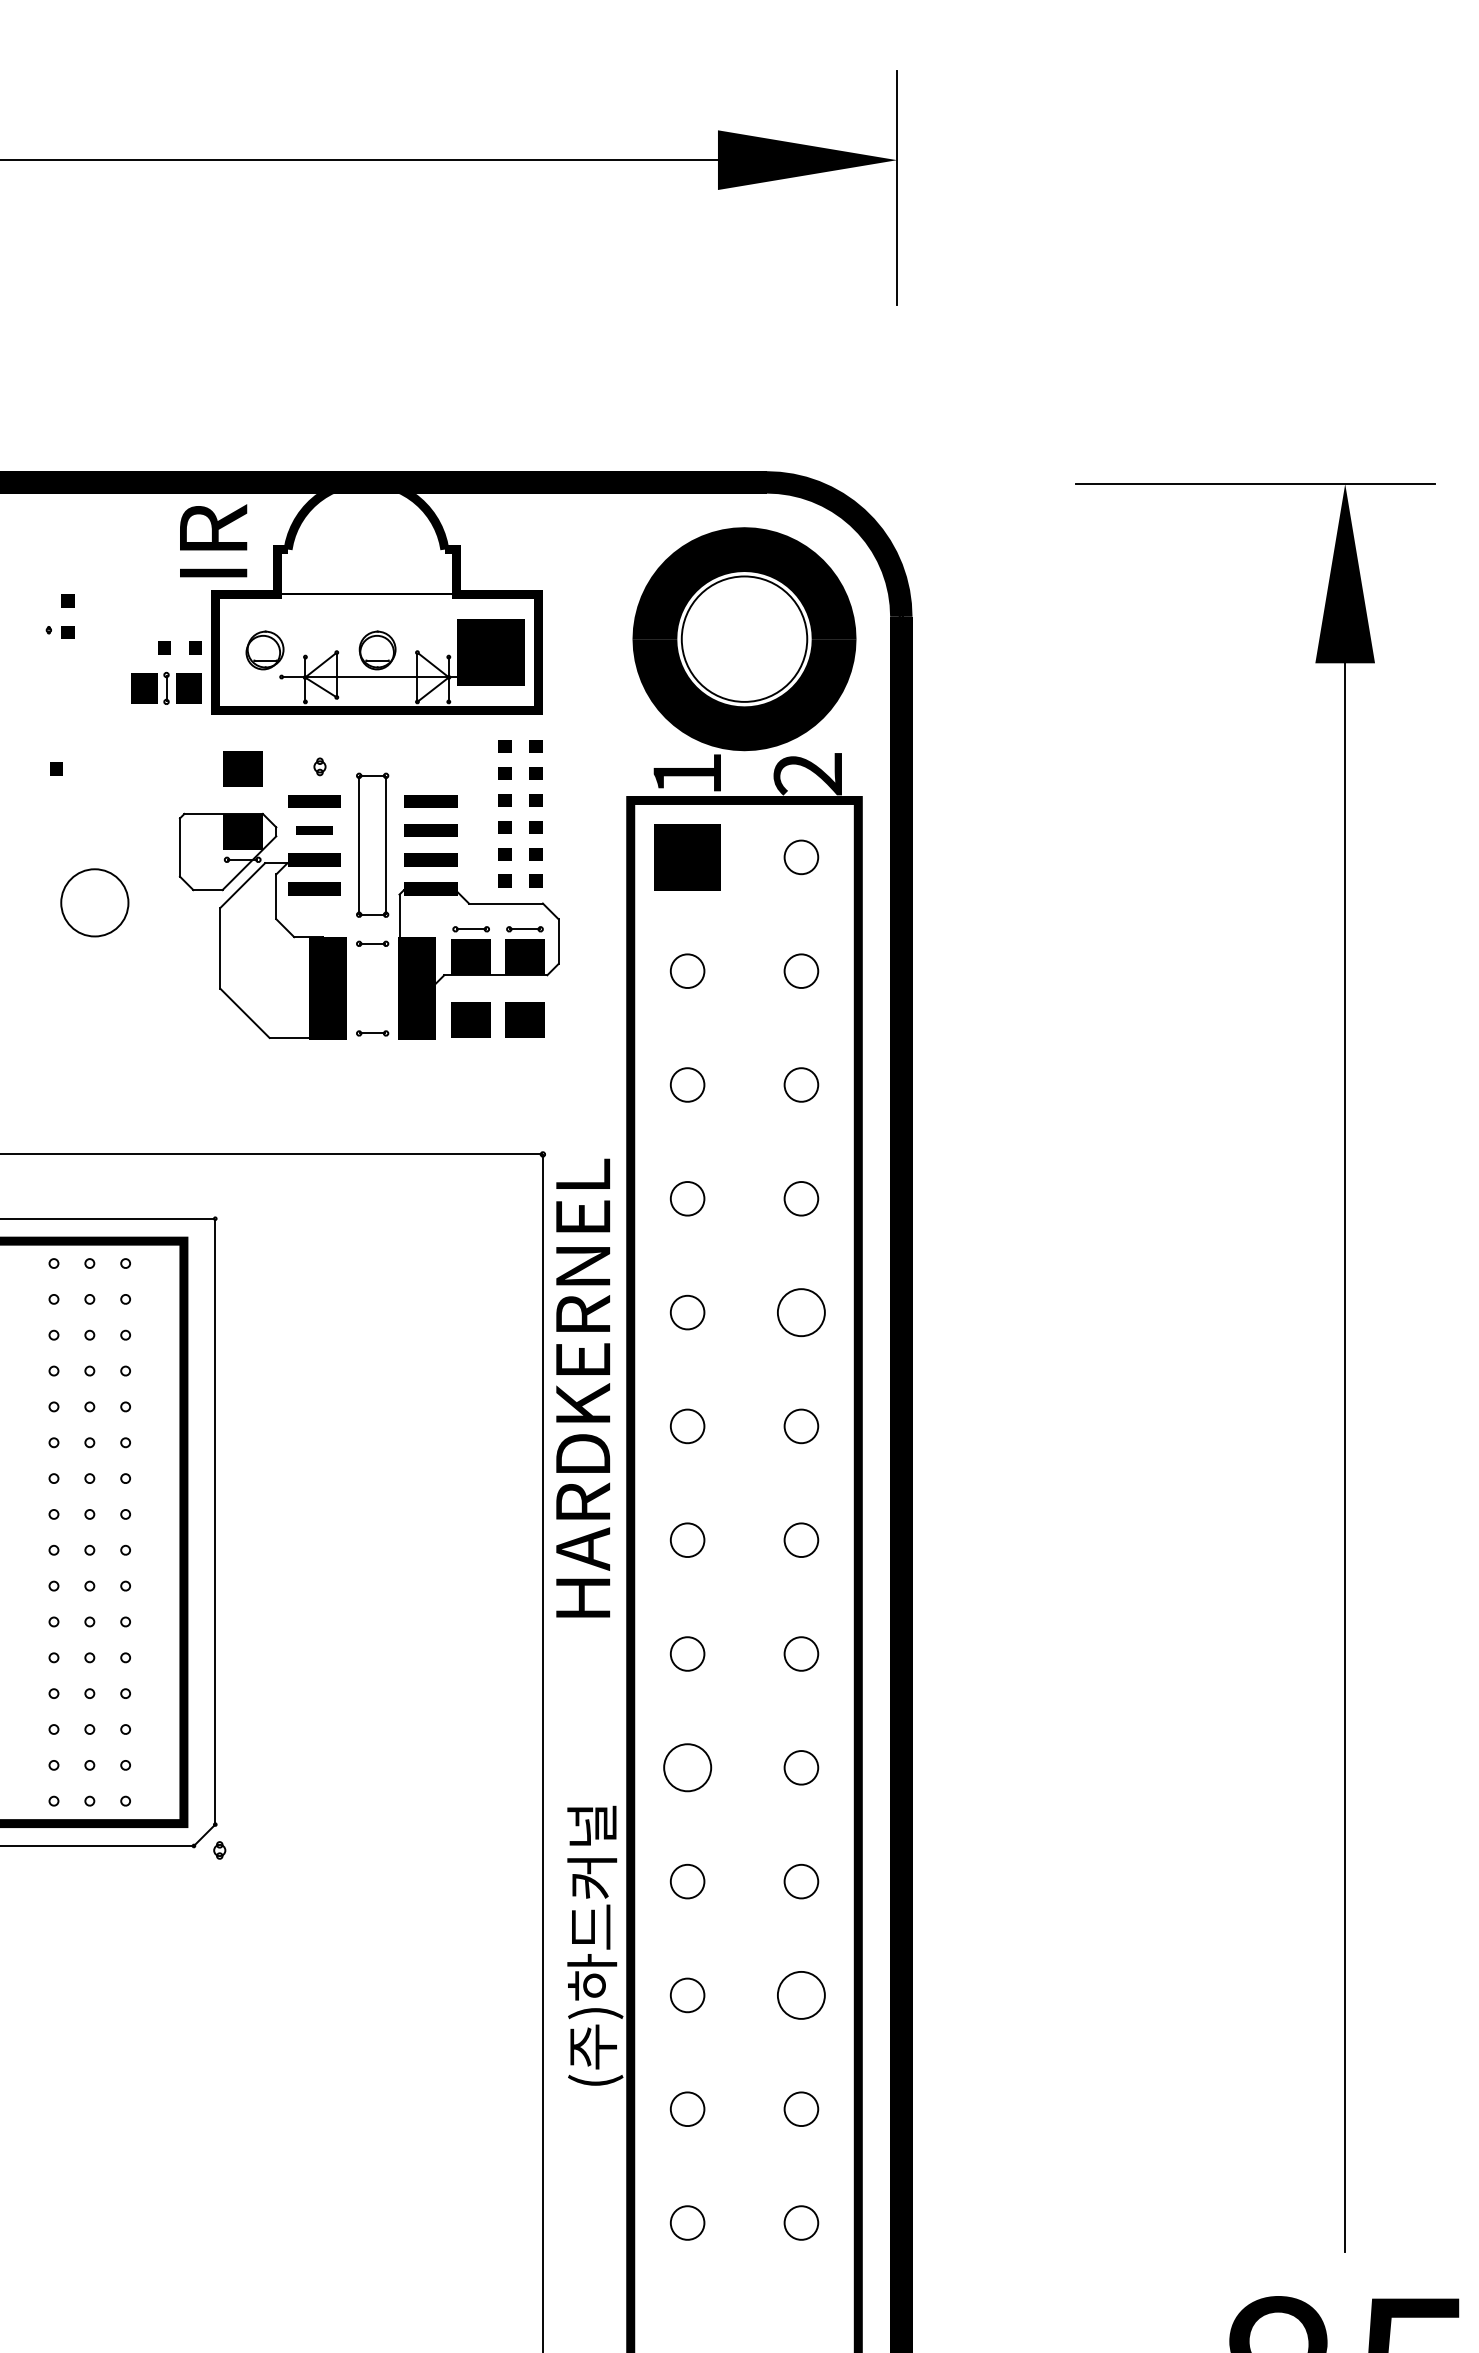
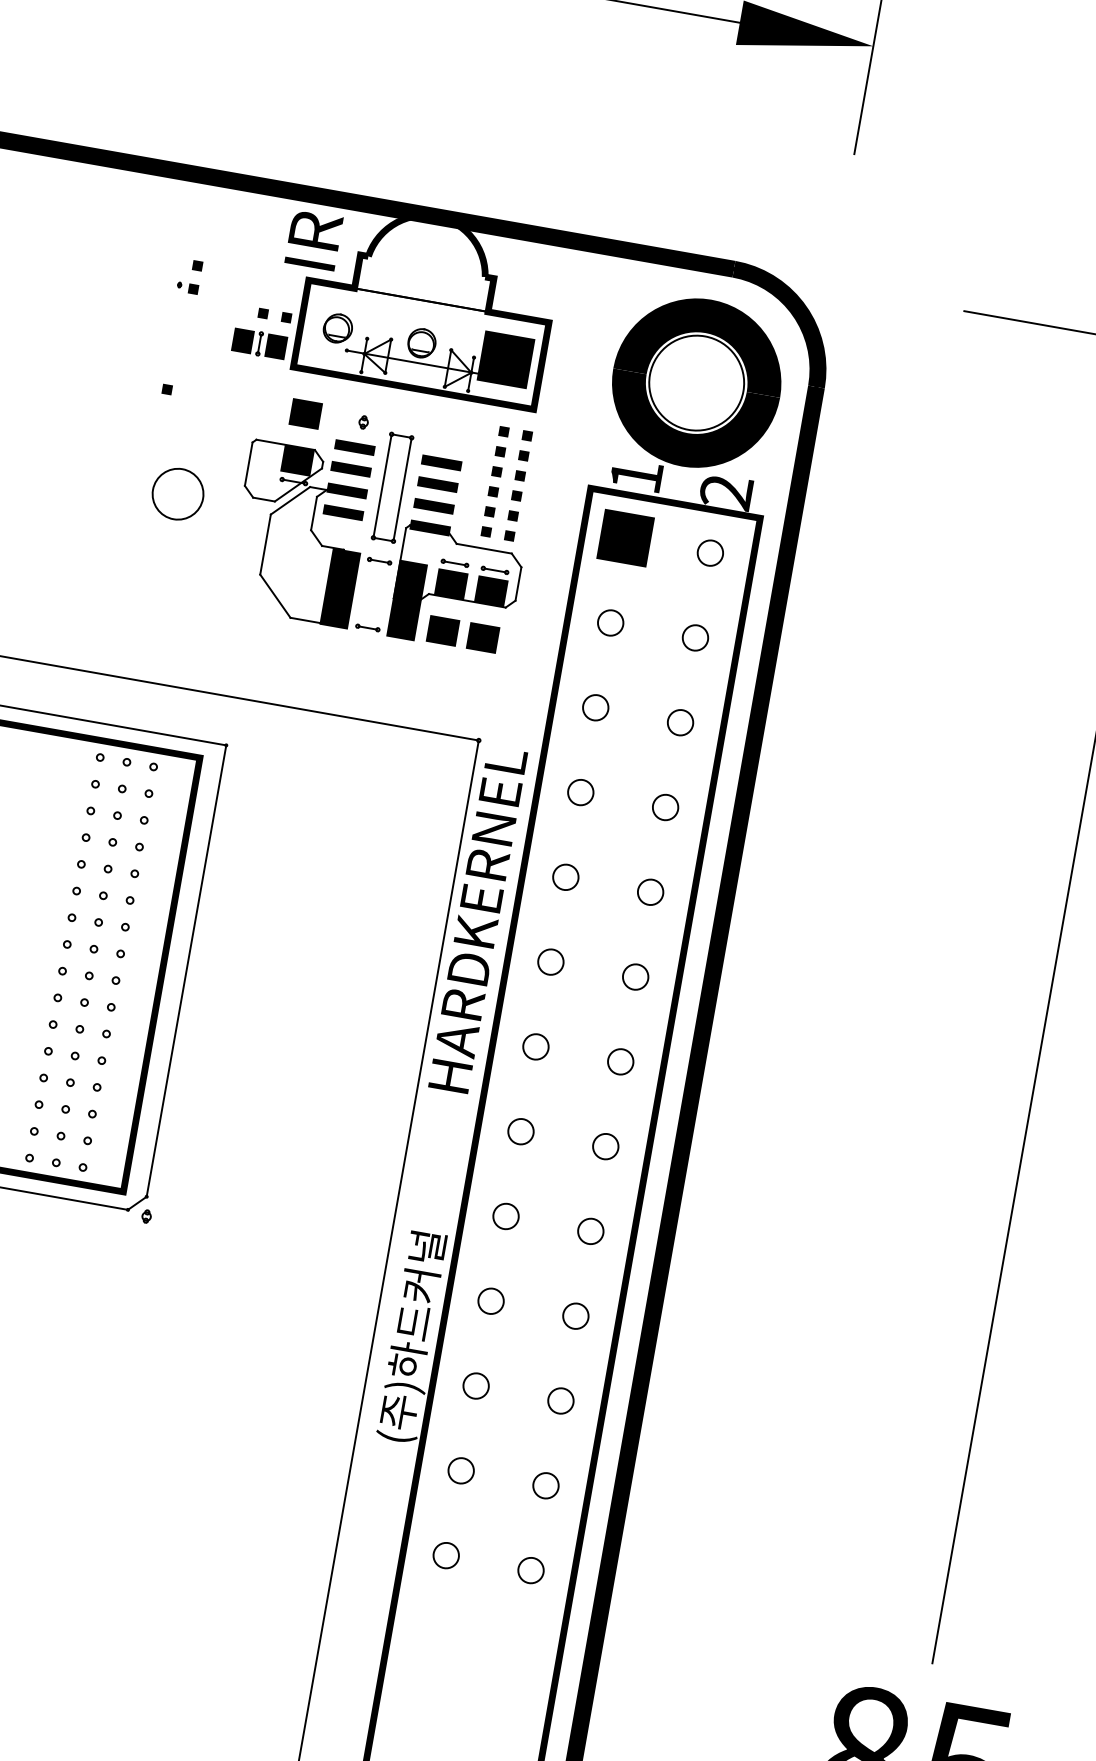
part: (314, 830) -> (351, 469), size x1.43
part: (801, 1312) -> (650, 892), size x0.71
part: (687, 1767) -> (506, 1216), size x0.71
part: (801, 1995) -> (560, 1401), size x0.71

